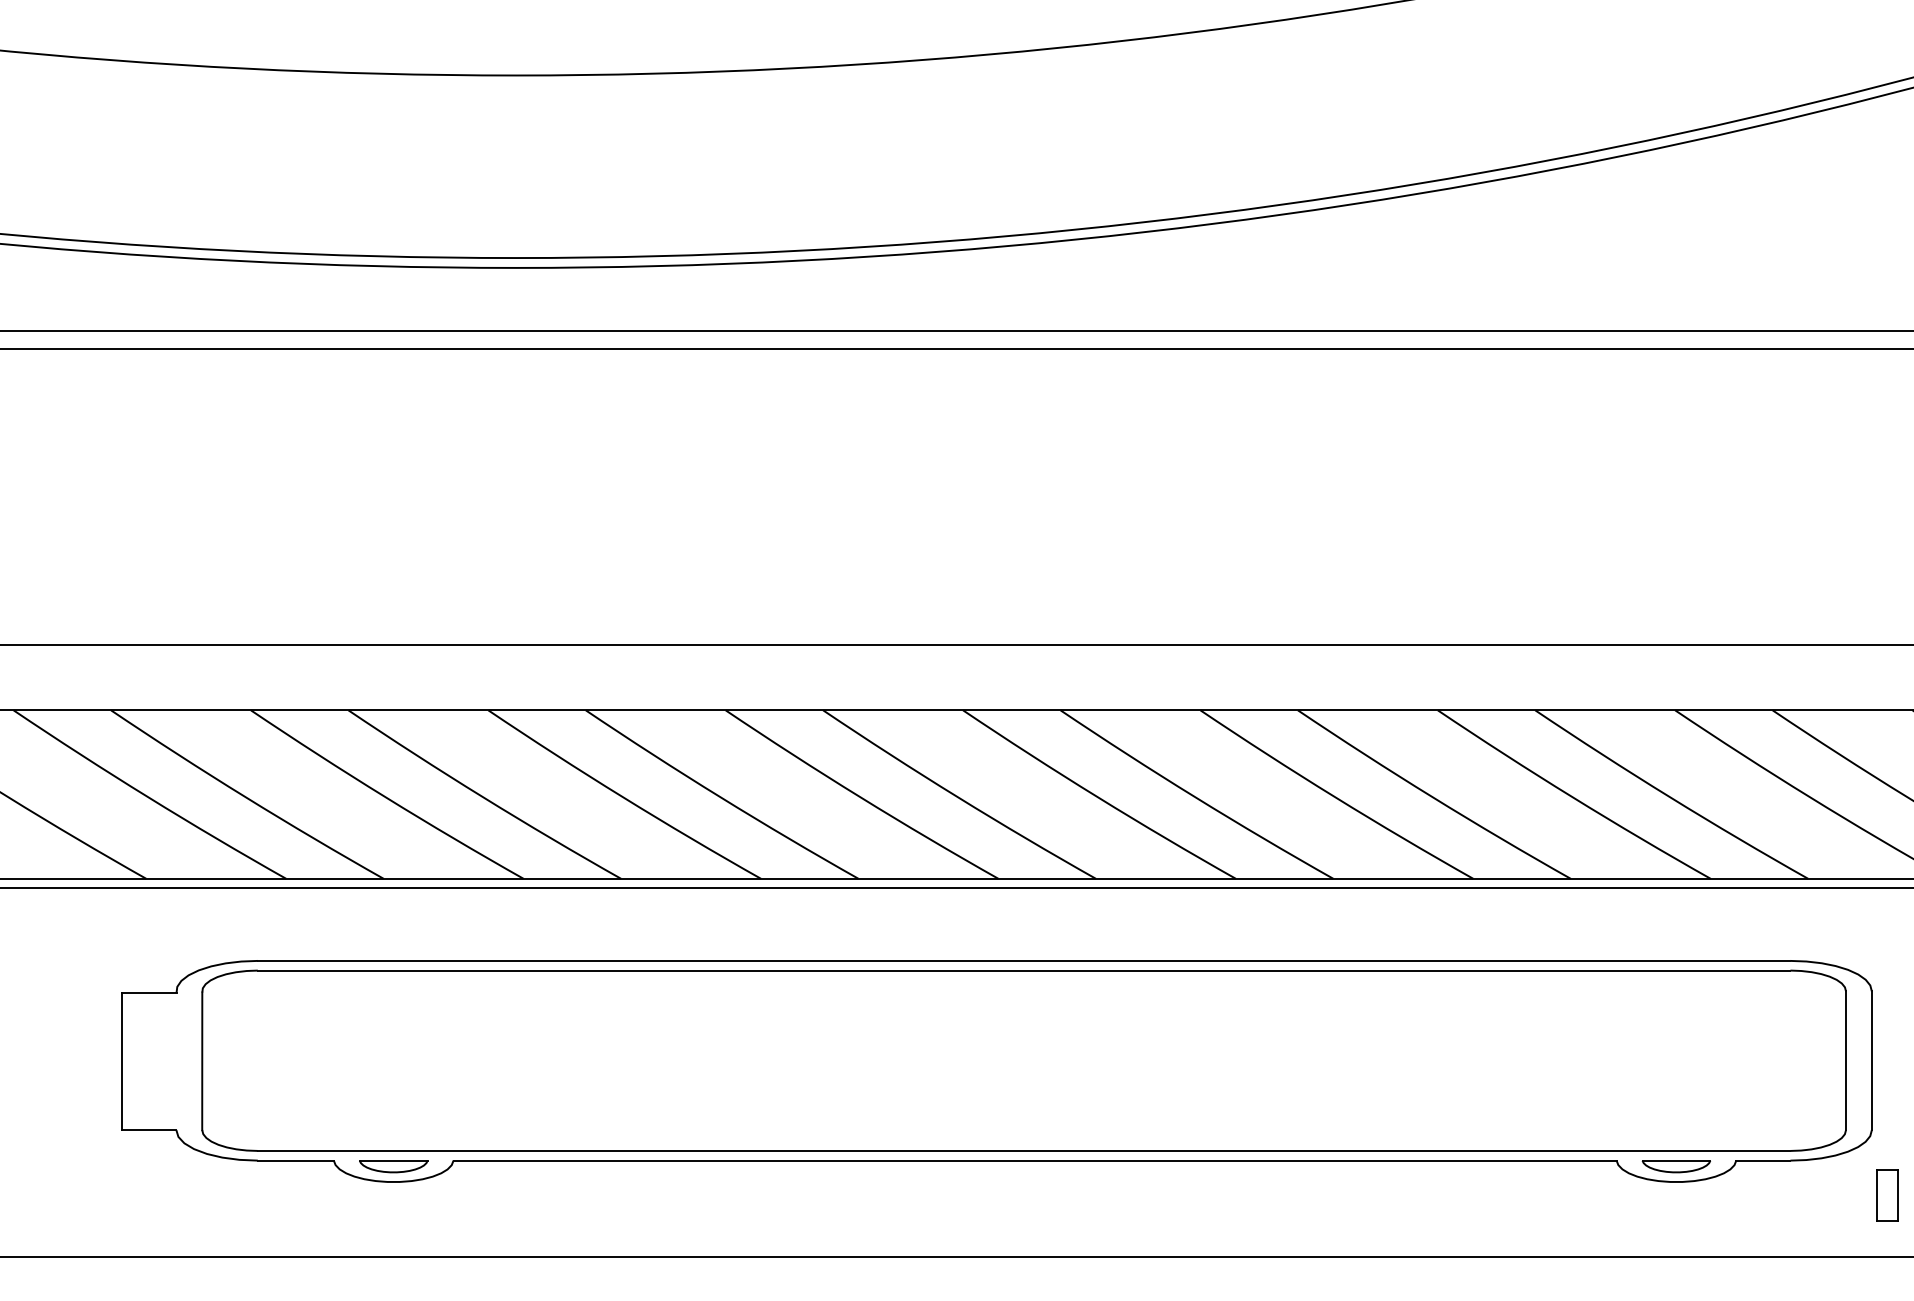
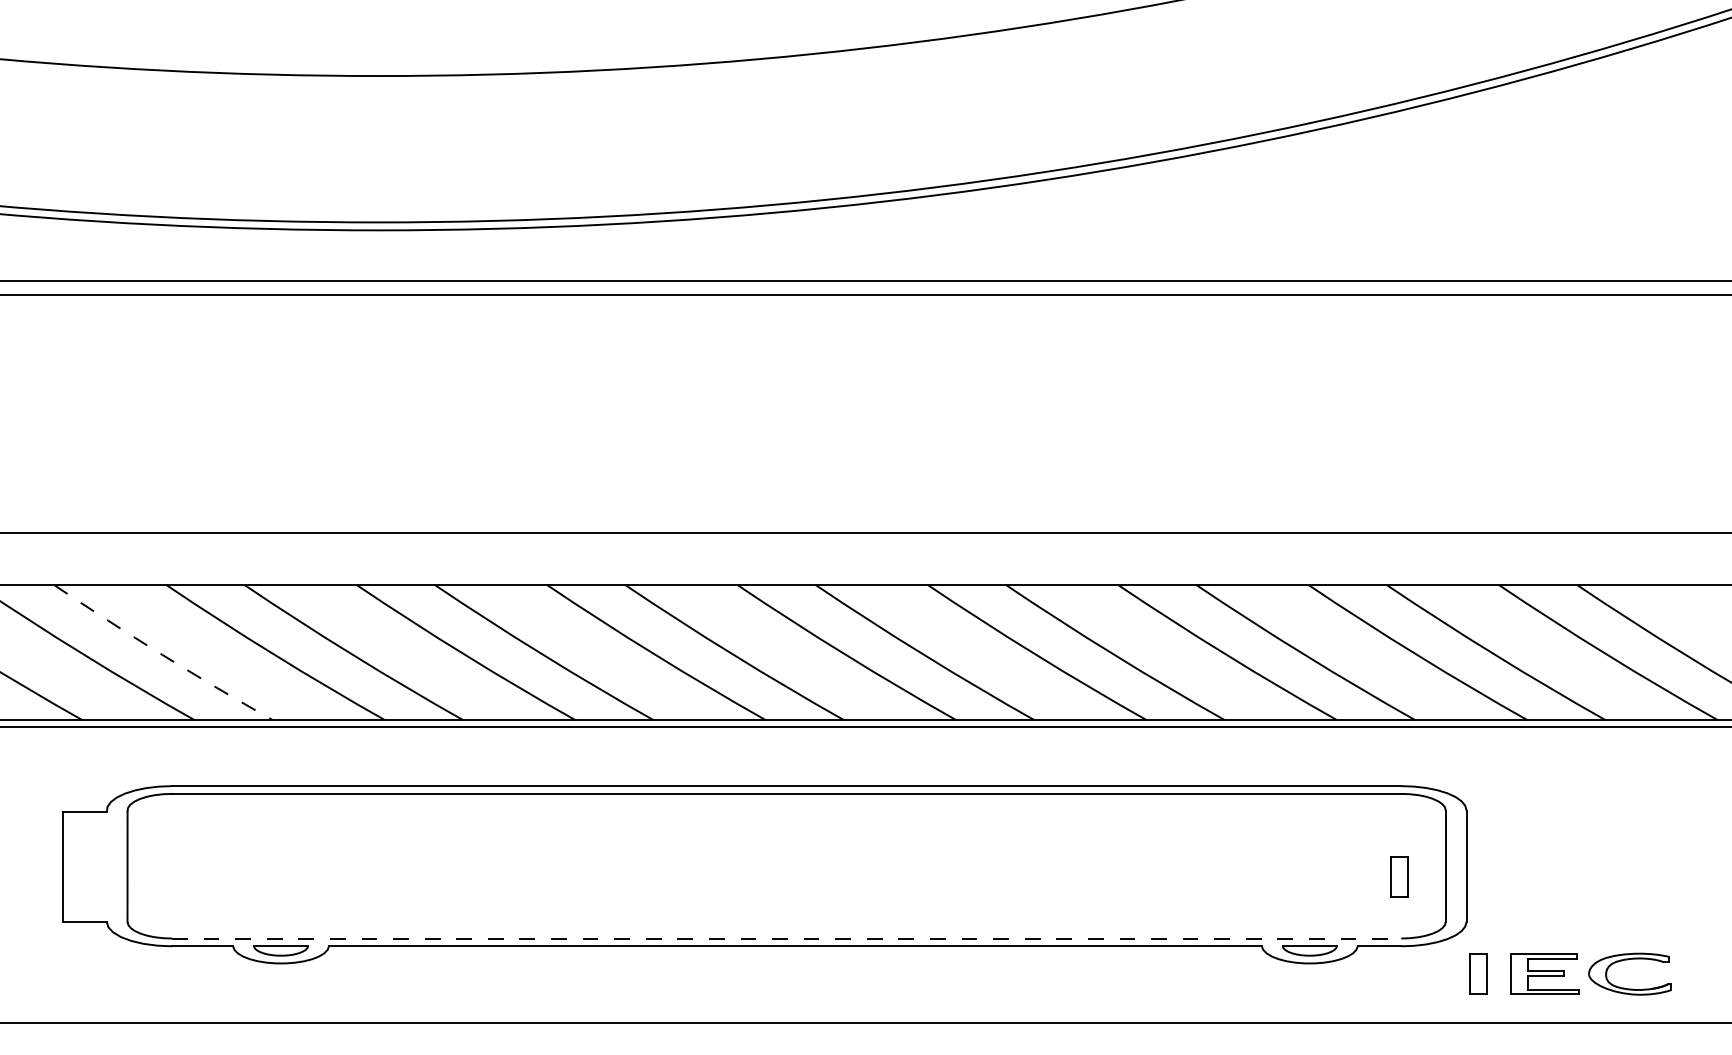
arc: (245, 796) -> (162, 654), solid -> dashed
part: (1788, 1073) -> (1399, 876), added
line: (1023, 1150) -> (786, 938), solid -> dashed

